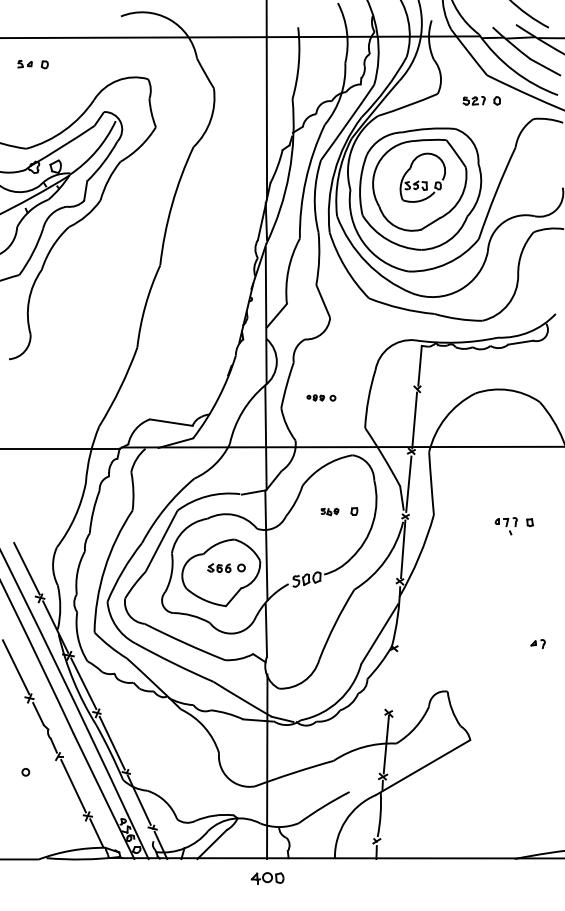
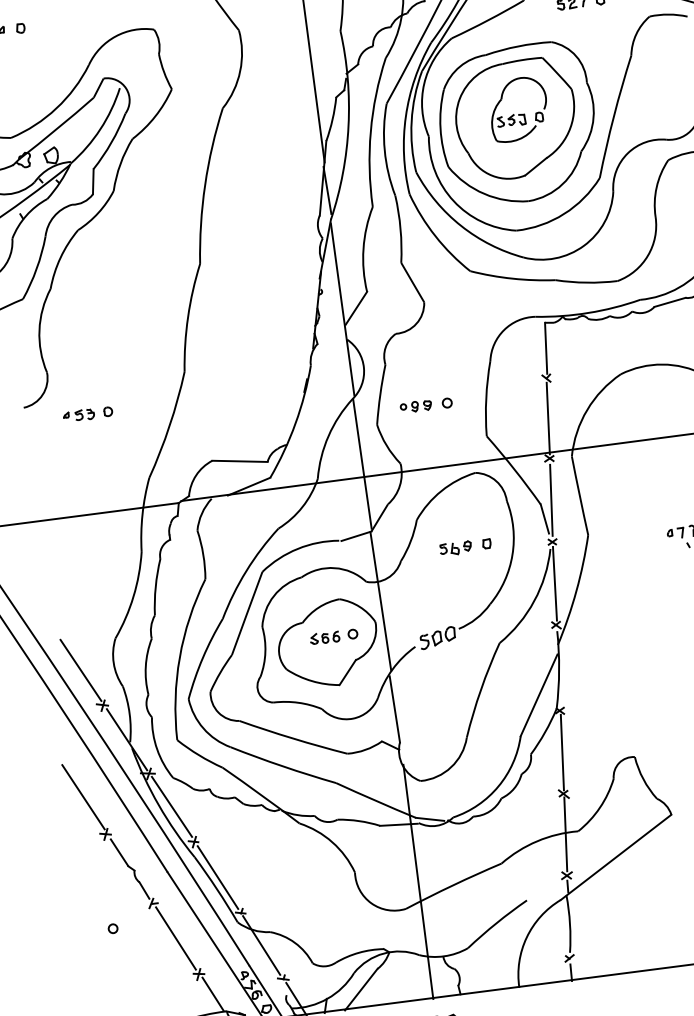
part: (58, 370) -> (88, 413), added
part: (321, 397) -> (426, 404), size x1.43
part: (329, 511) -> (455, 547), size x1.43
line: (391, 680) -> (561, 752), added

